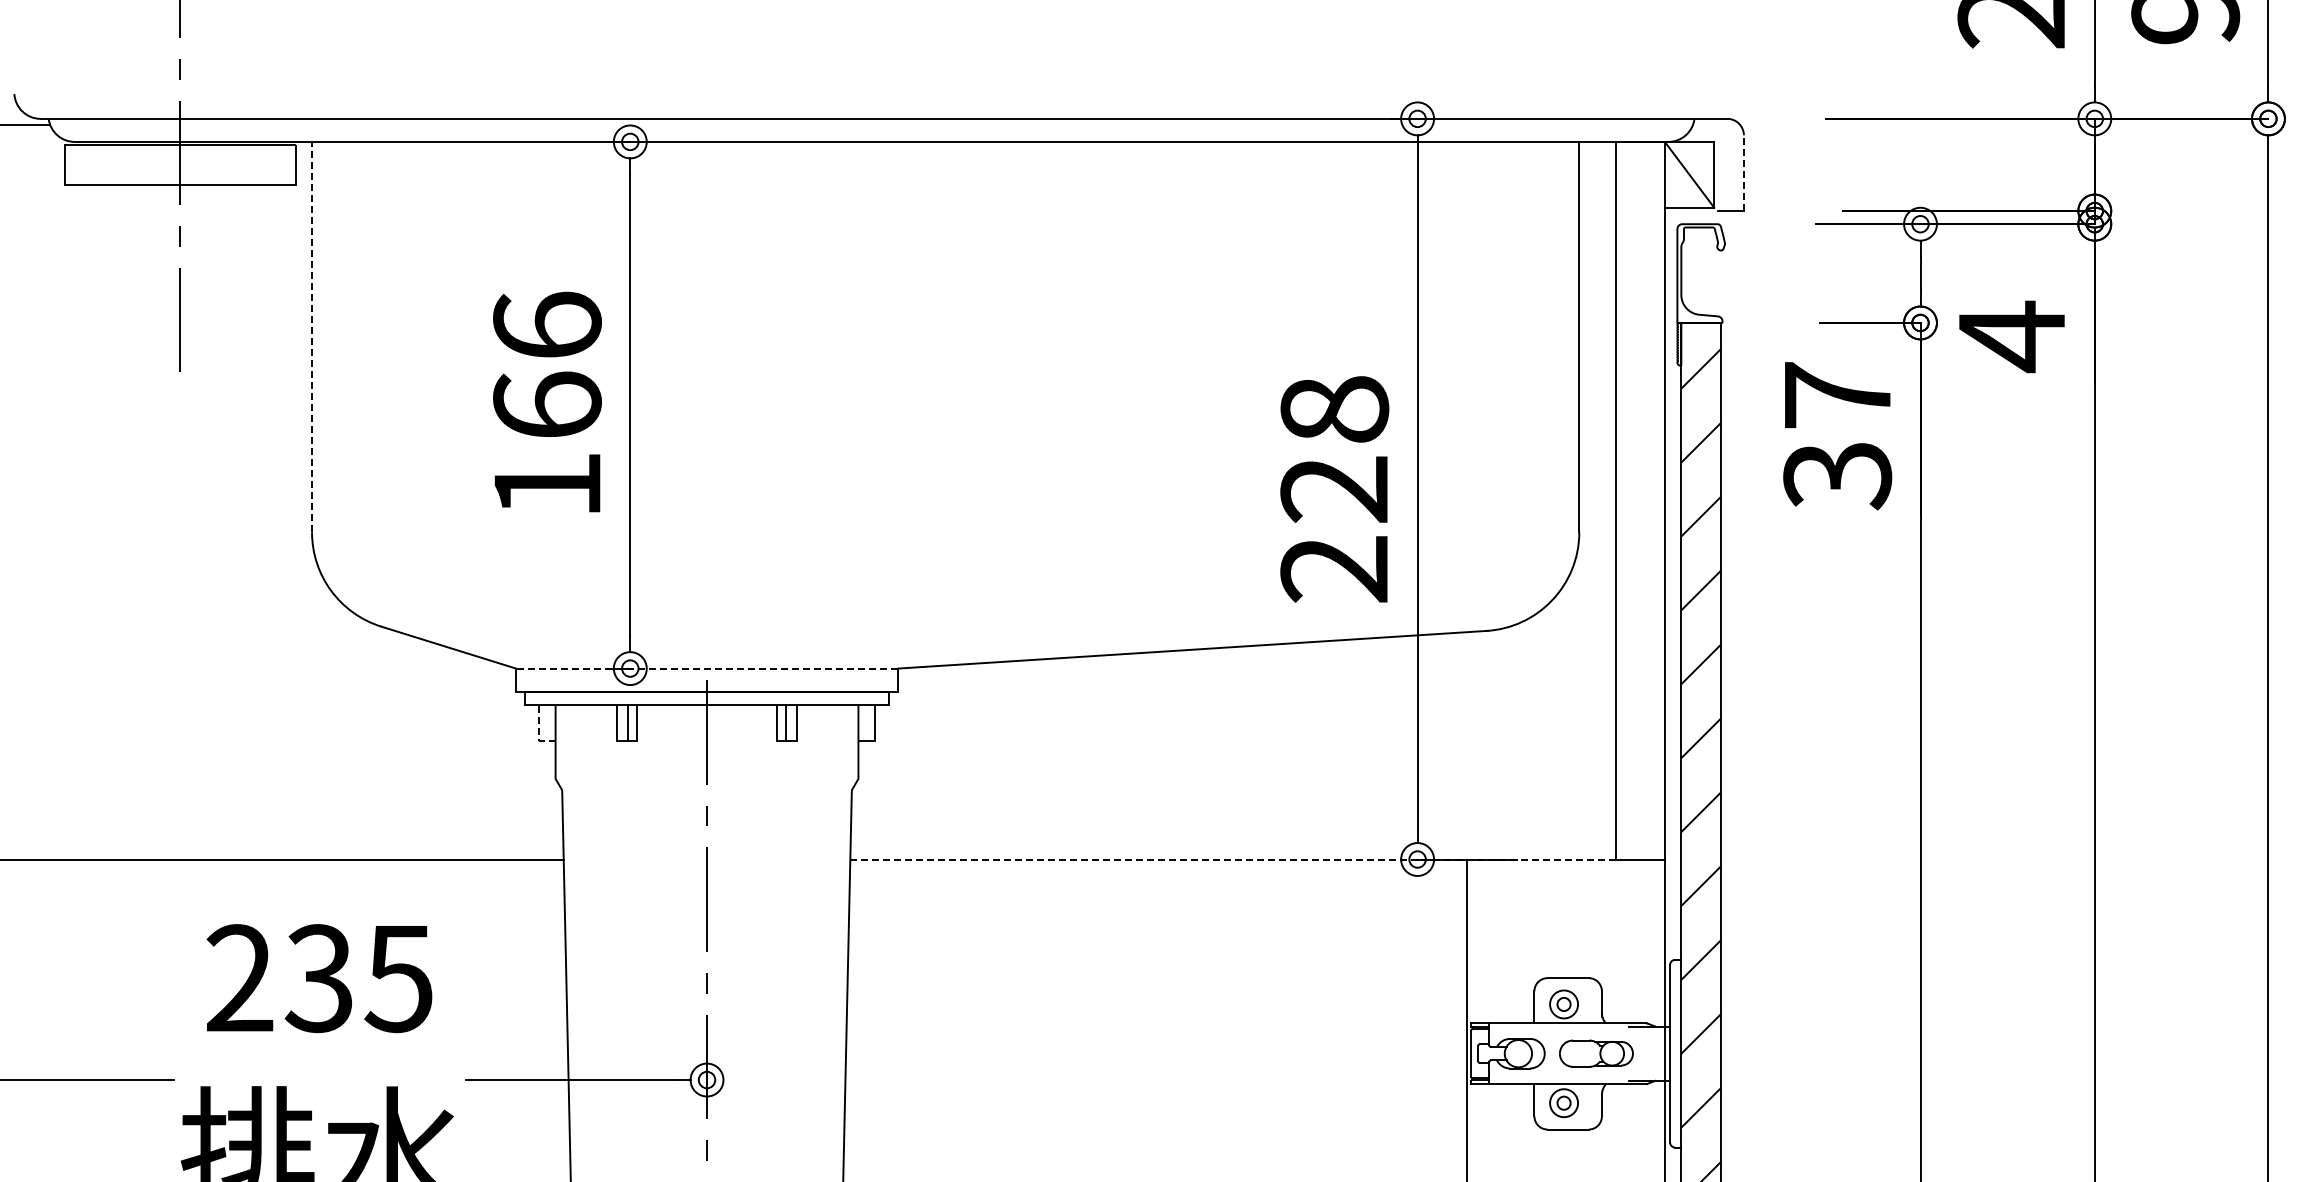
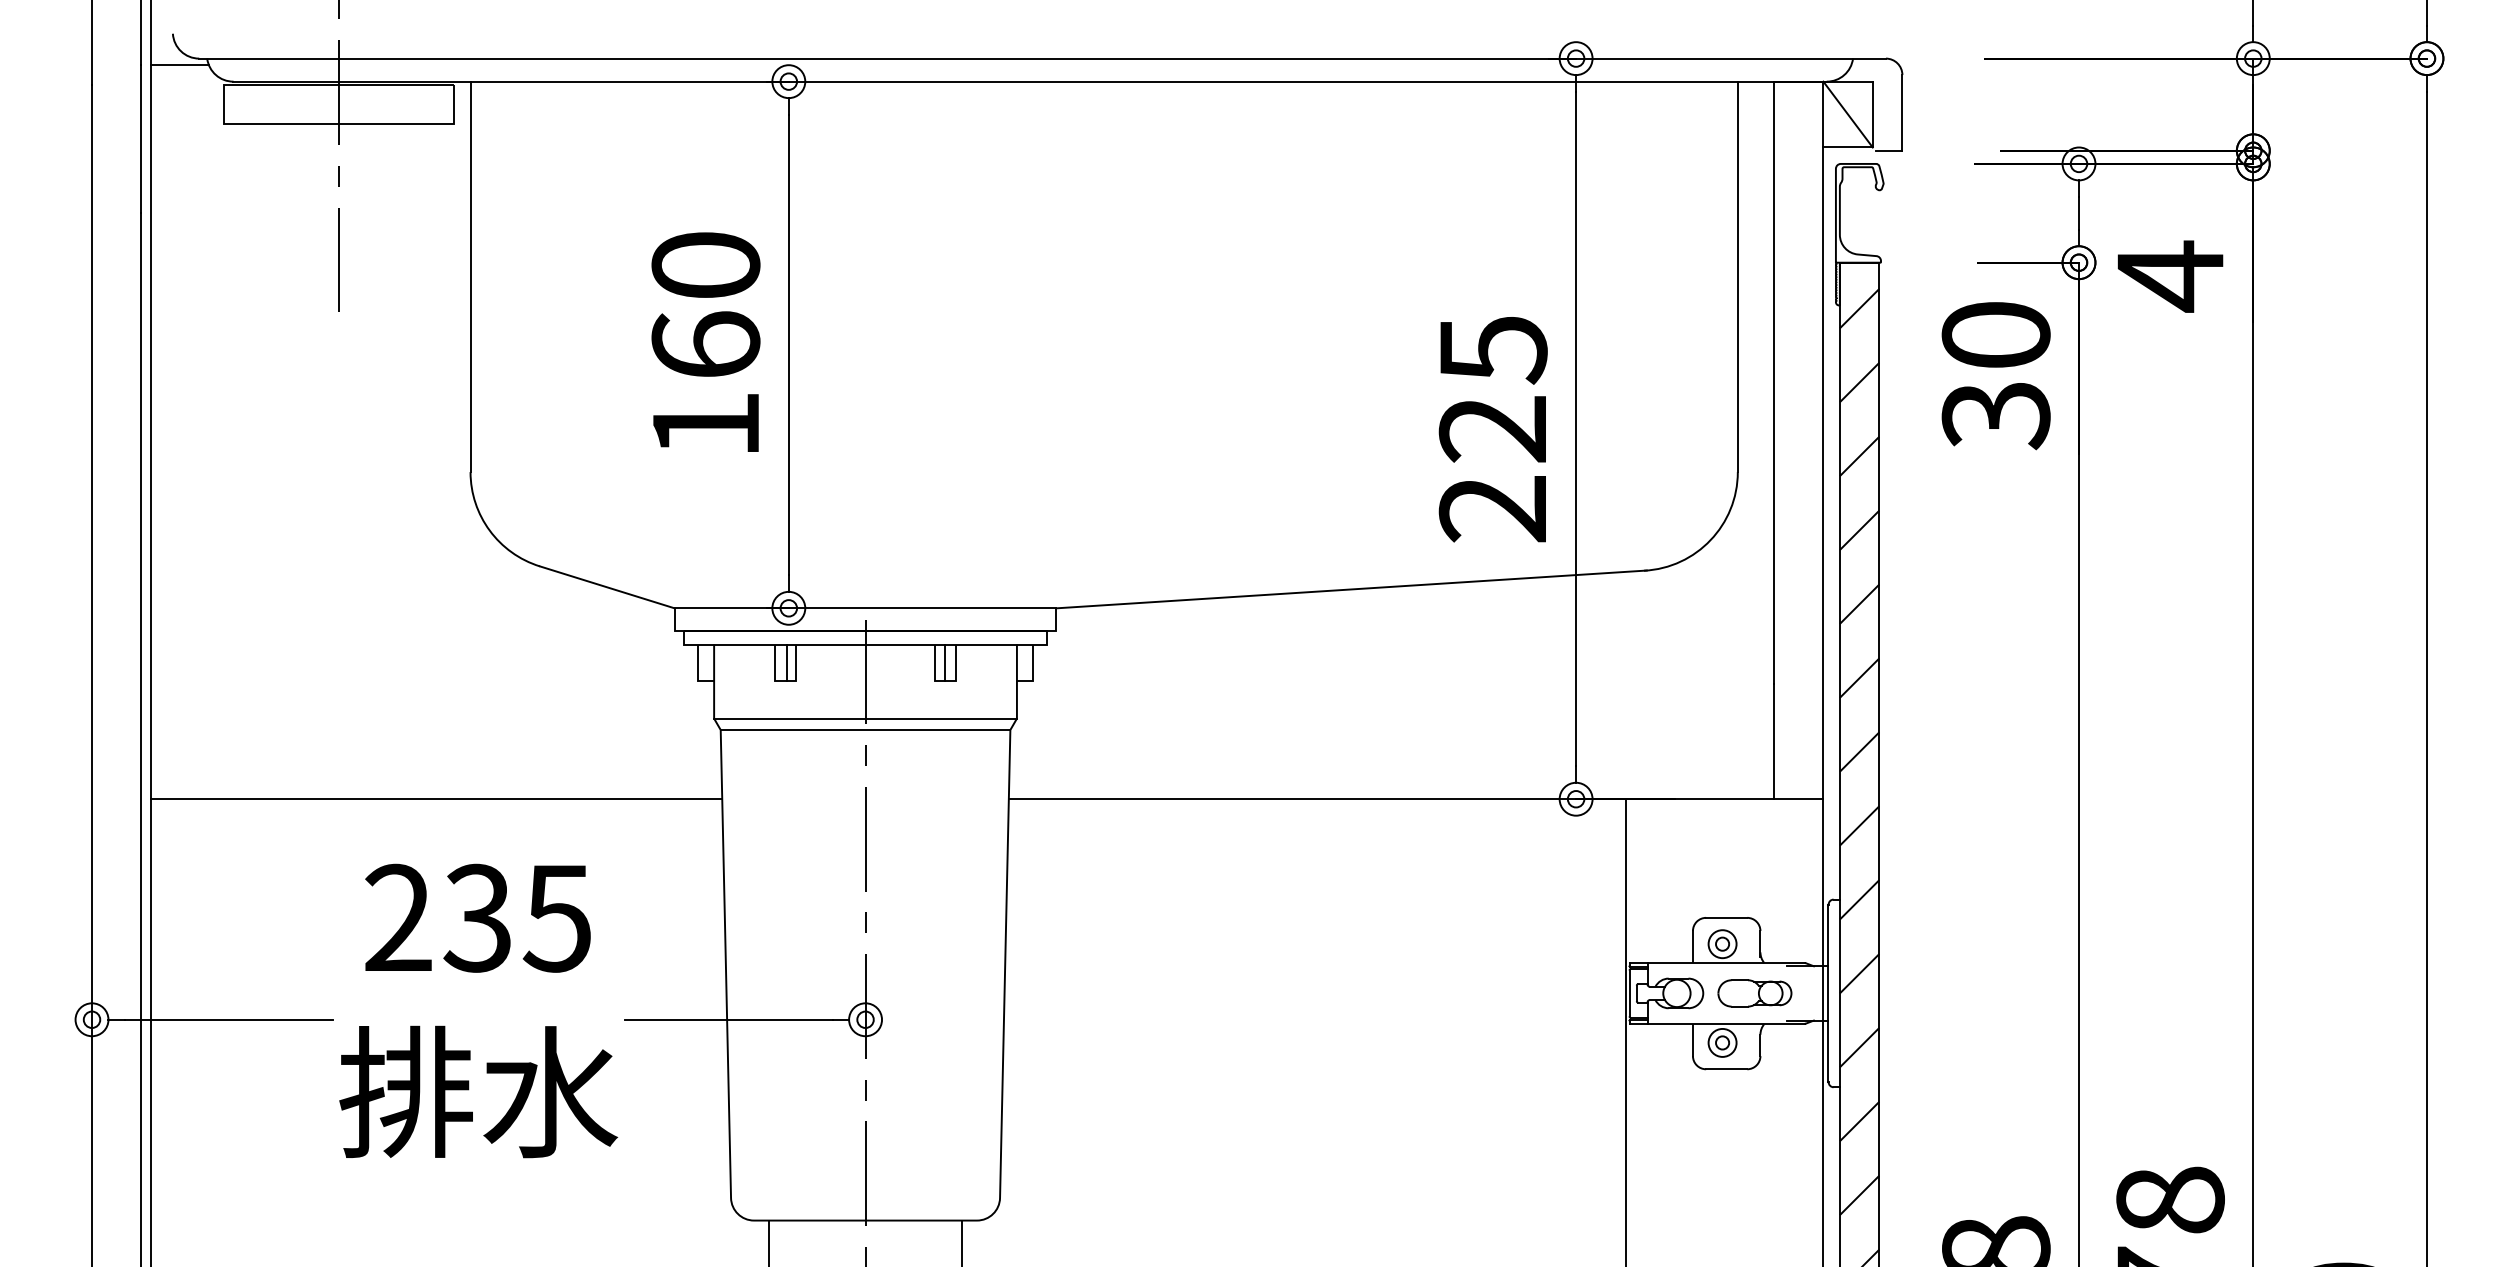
line: (1743, 172) -> (1902, 112), dashed -> solid
text: (546, 324) -> (705, 264), 166 -> 160
line: (311, 336) -> (470, 276), dashed -> solid
text: (1836, 394) -> (1995, 334), 37 -> 30
text: (1334, 410) -> (1493, 350), 228 -> 225
line: (706, 668) -> (865, 608), dashed -> solid
line: (538, 730) -> (697, 670), dashed -> solid
line: (706, 778) -> (865, 718), added
line: (706, 790) -> (865, 730), added
line: (1232, 859) -> (1391, 799), dashed -> solid

